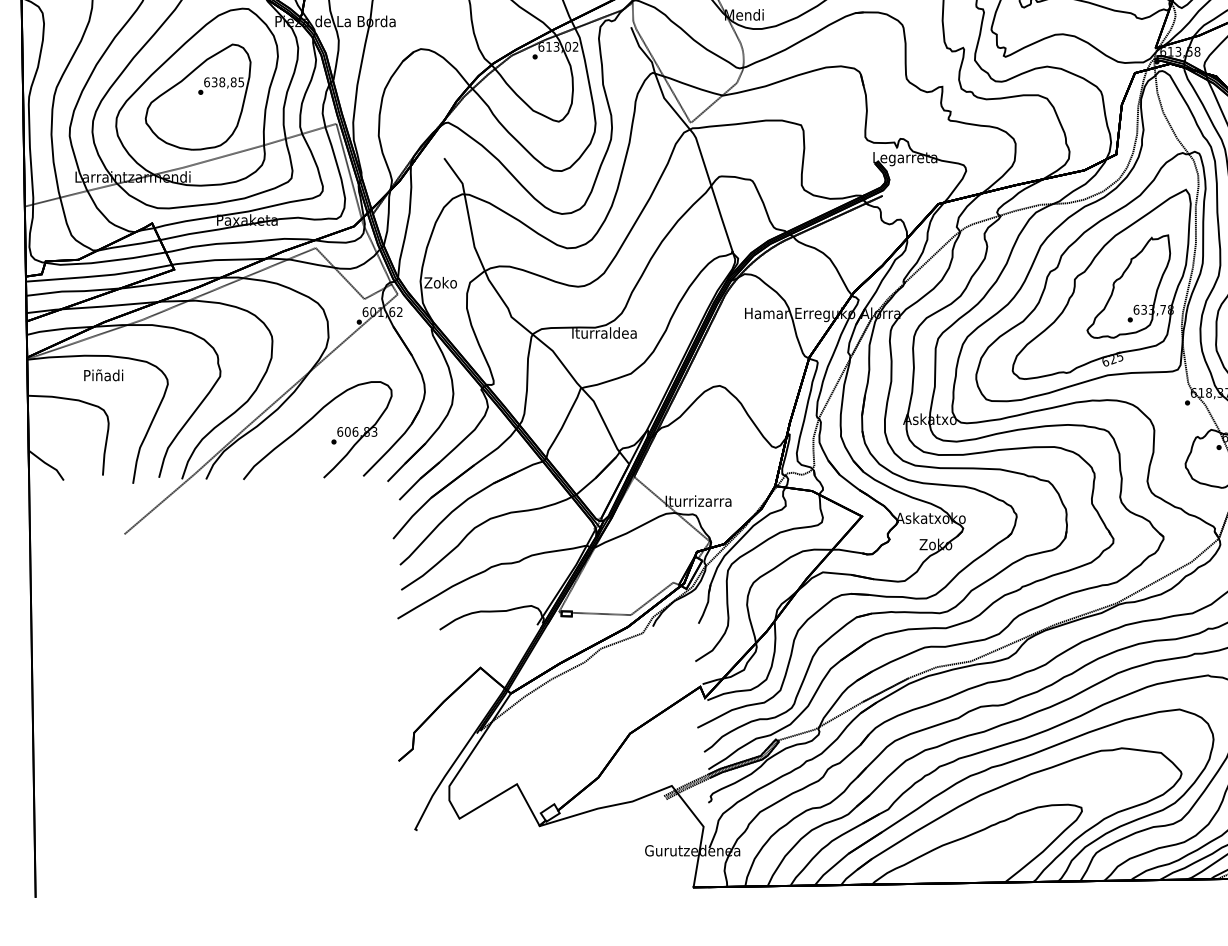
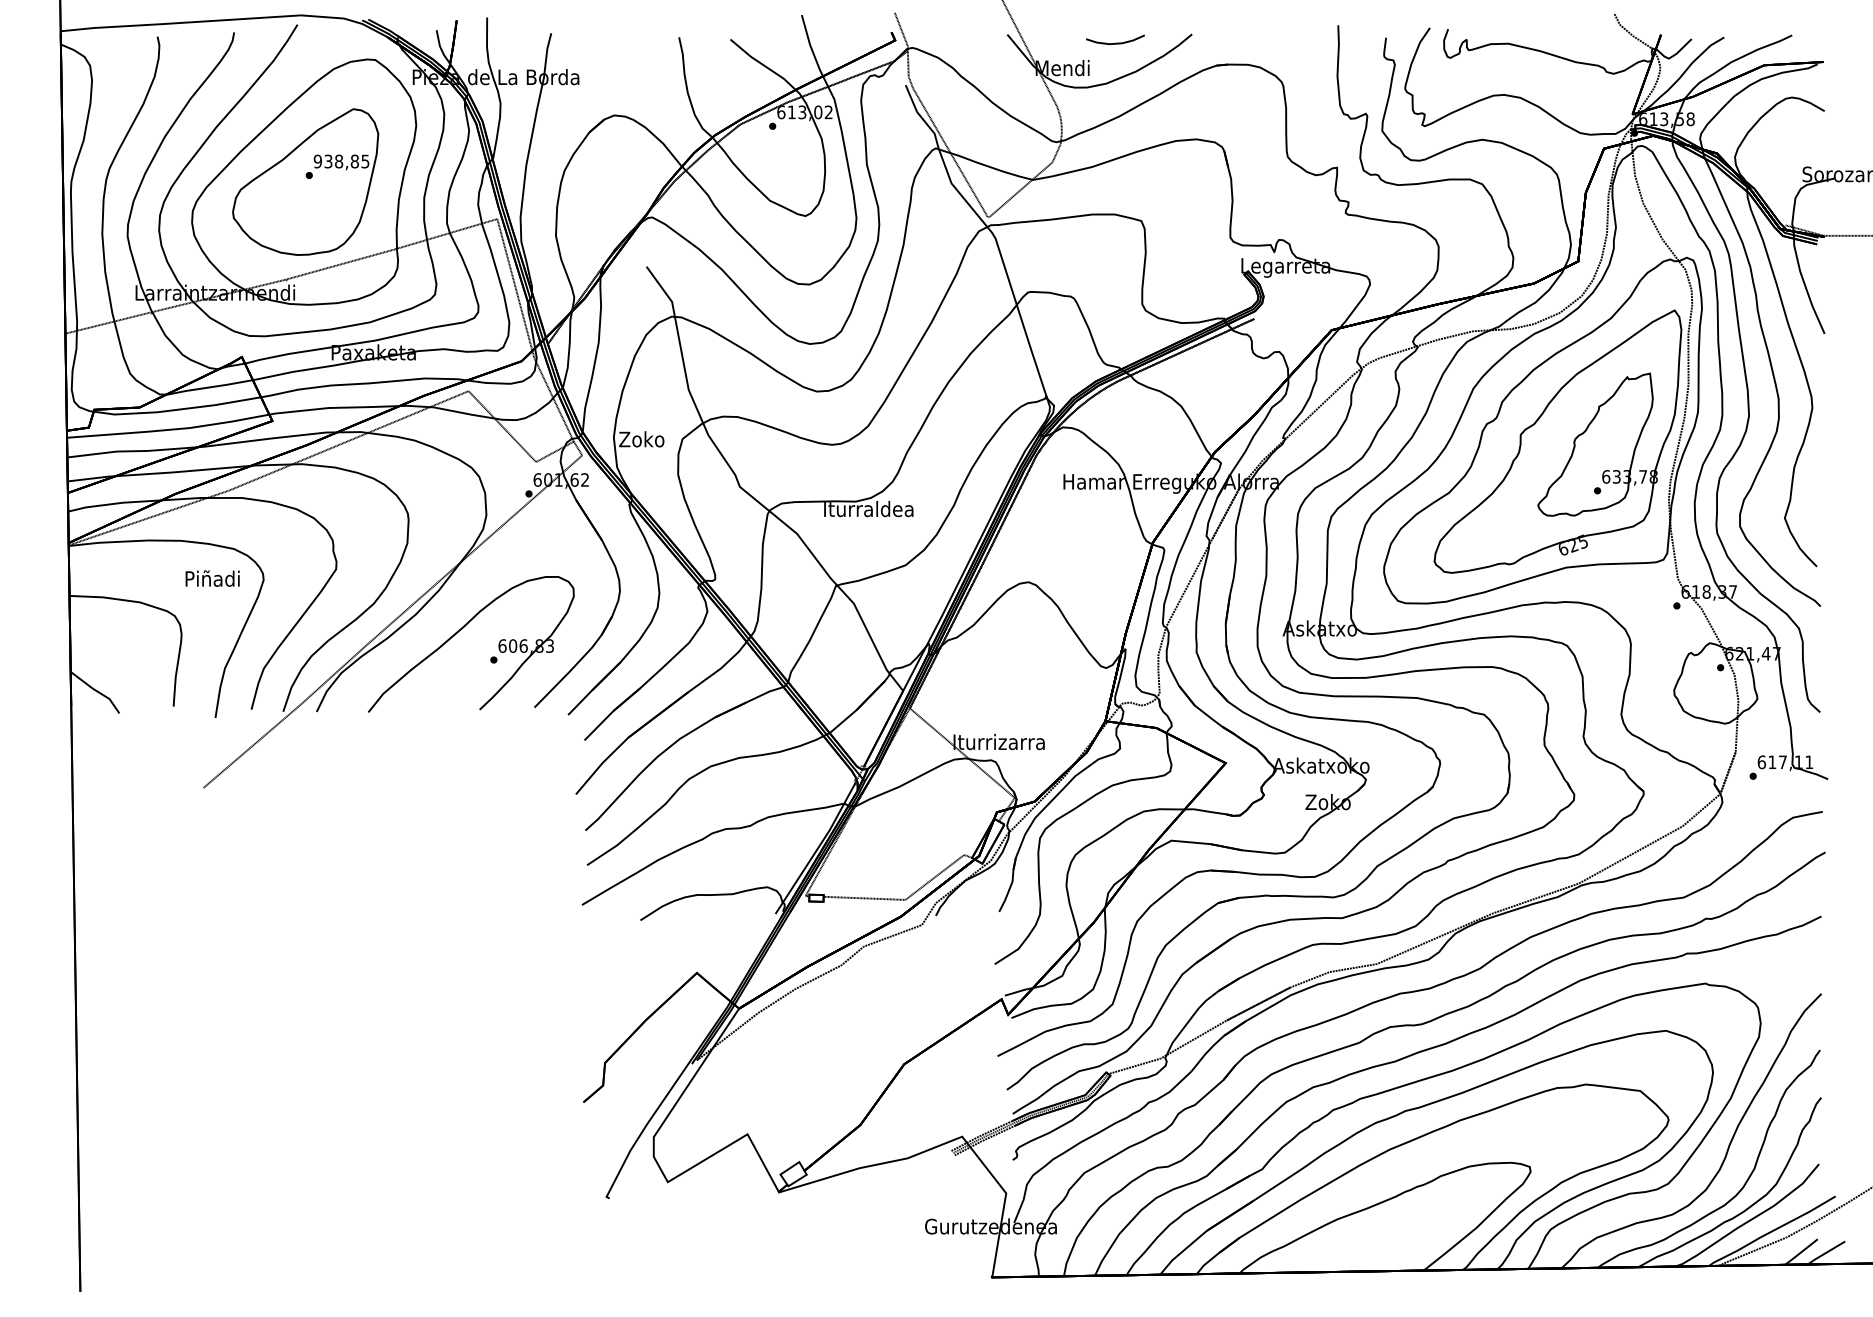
text: (206, 82) -> (317, 161), 638,85 -> 938,85
text: (103, 375) -> (212, 578), moved

